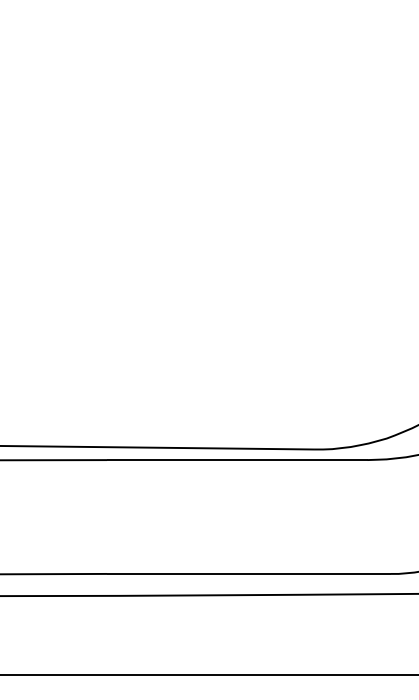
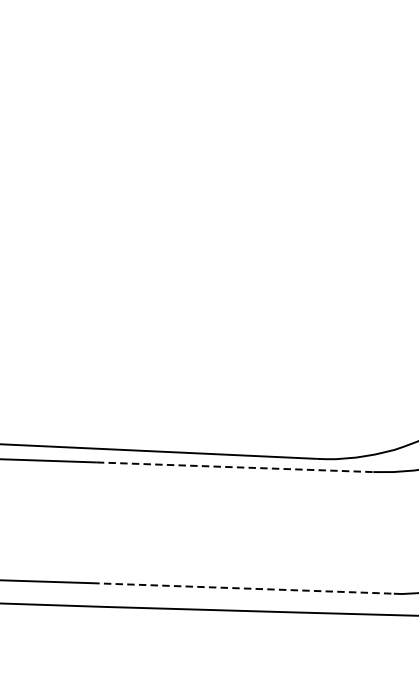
line: (237, 460) -> (235, 467), solid -> dashed
line: (249, 573) -> (243, 588), solid -> dashed

